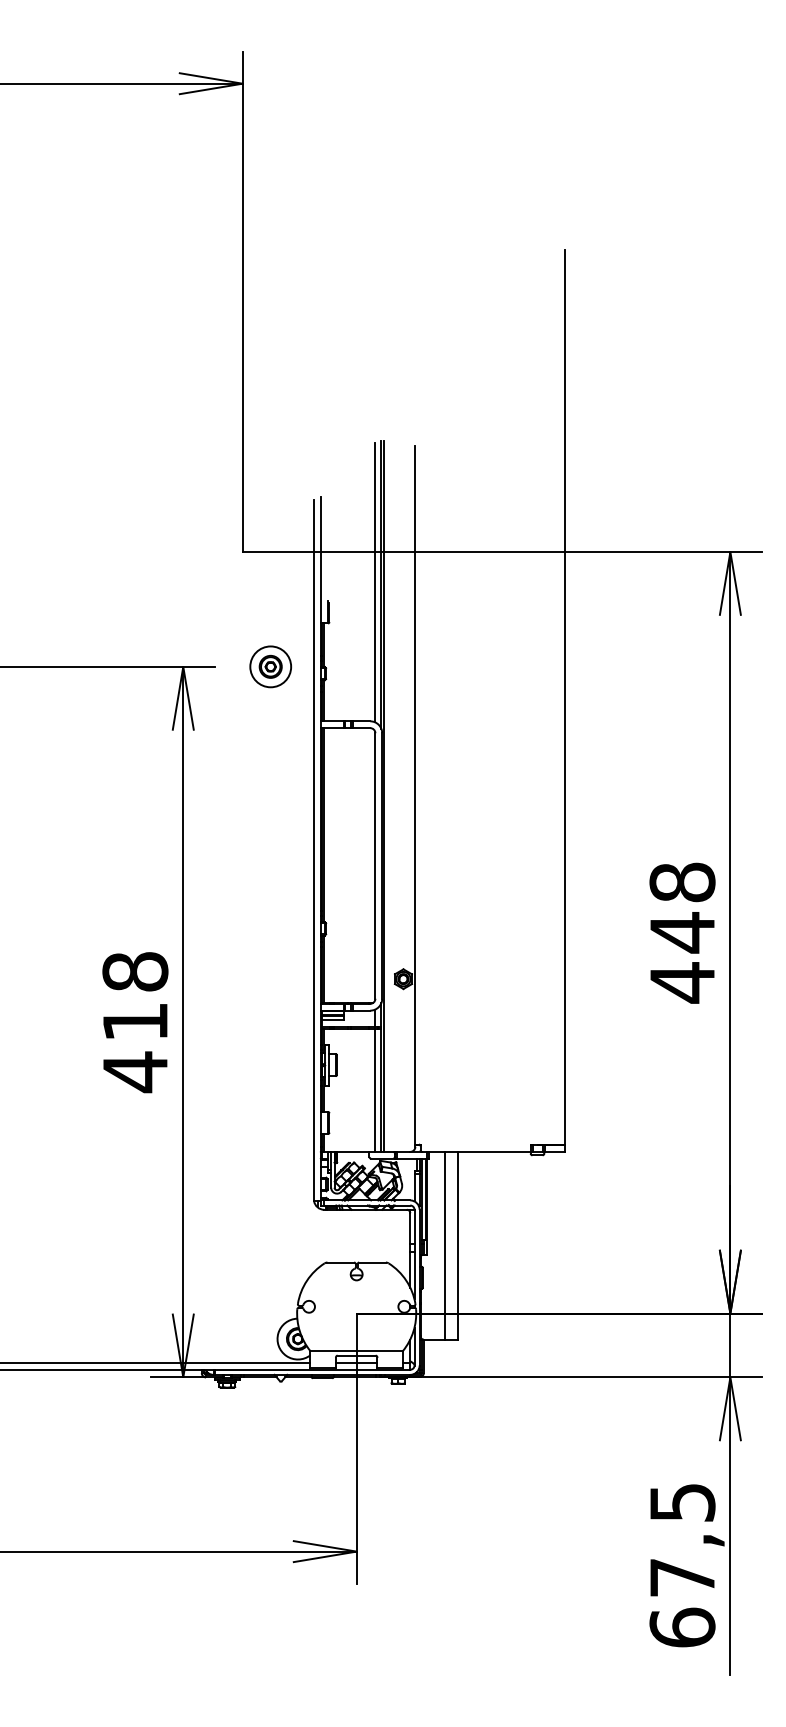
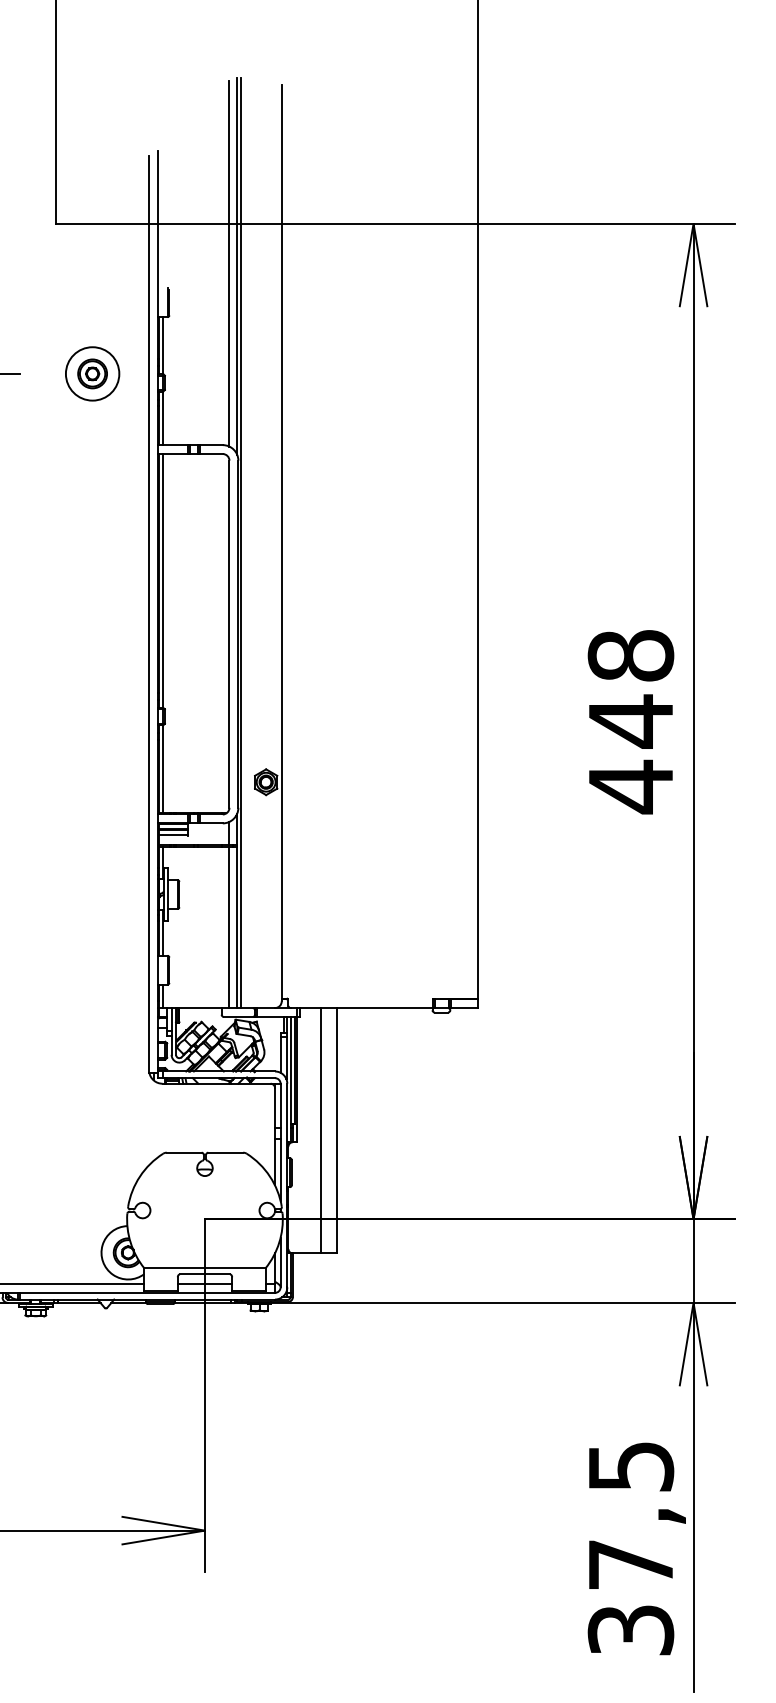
text: (682, 1627) -> (630, 1629), 67,5 -> 37,5

